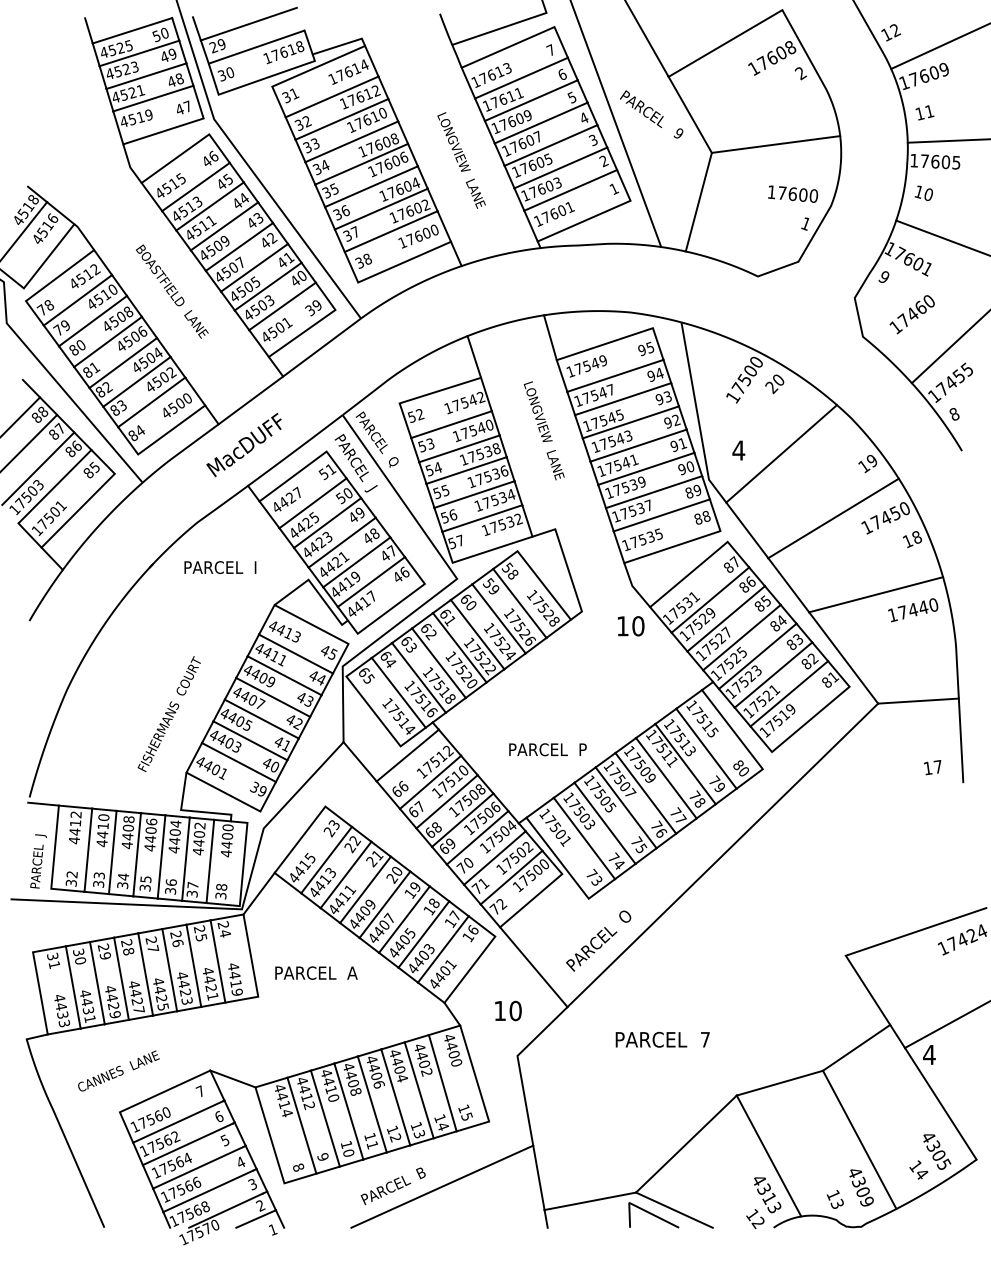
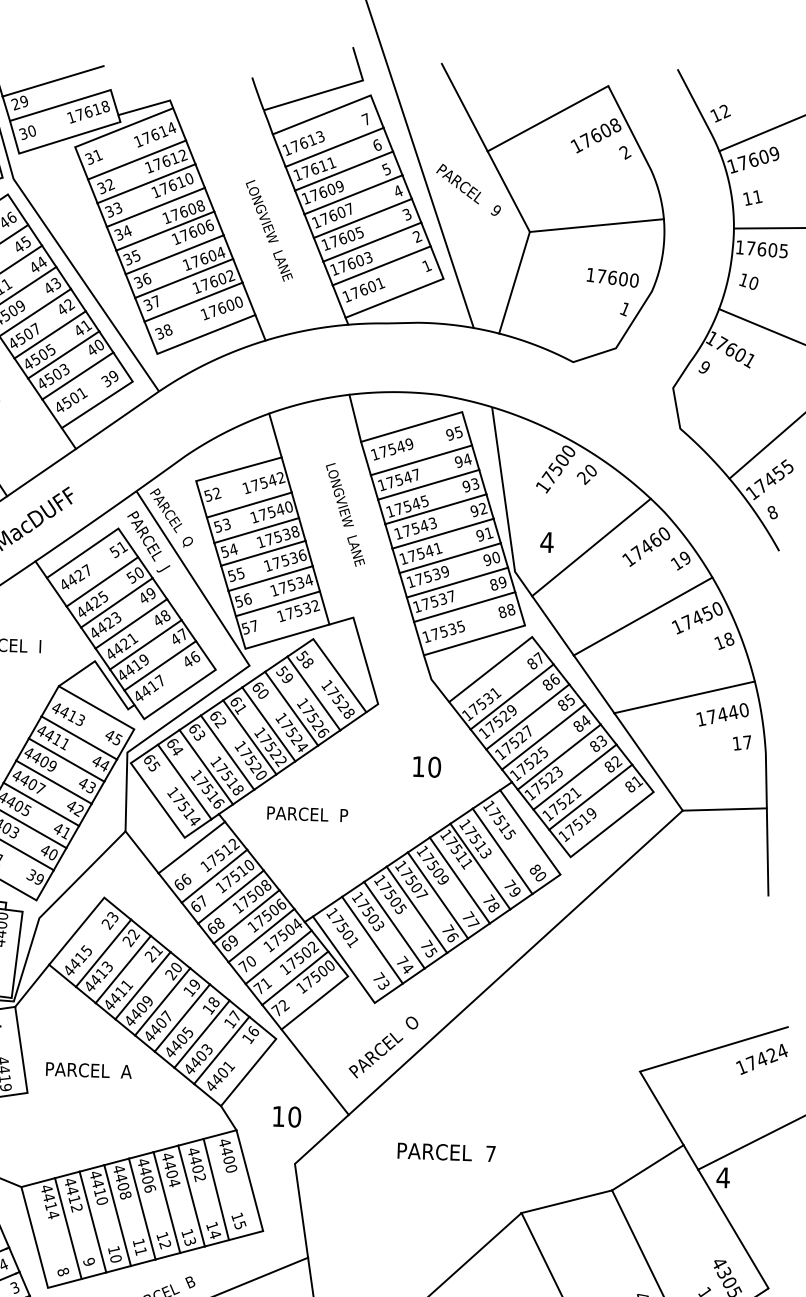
text: (911, 314) -> (645, 546), moved
text: (630, 626) -> (426, 767), moved
text: (547, 749) -> (307, 814), moved
text: (932, 767) -> (741, 742), moved

